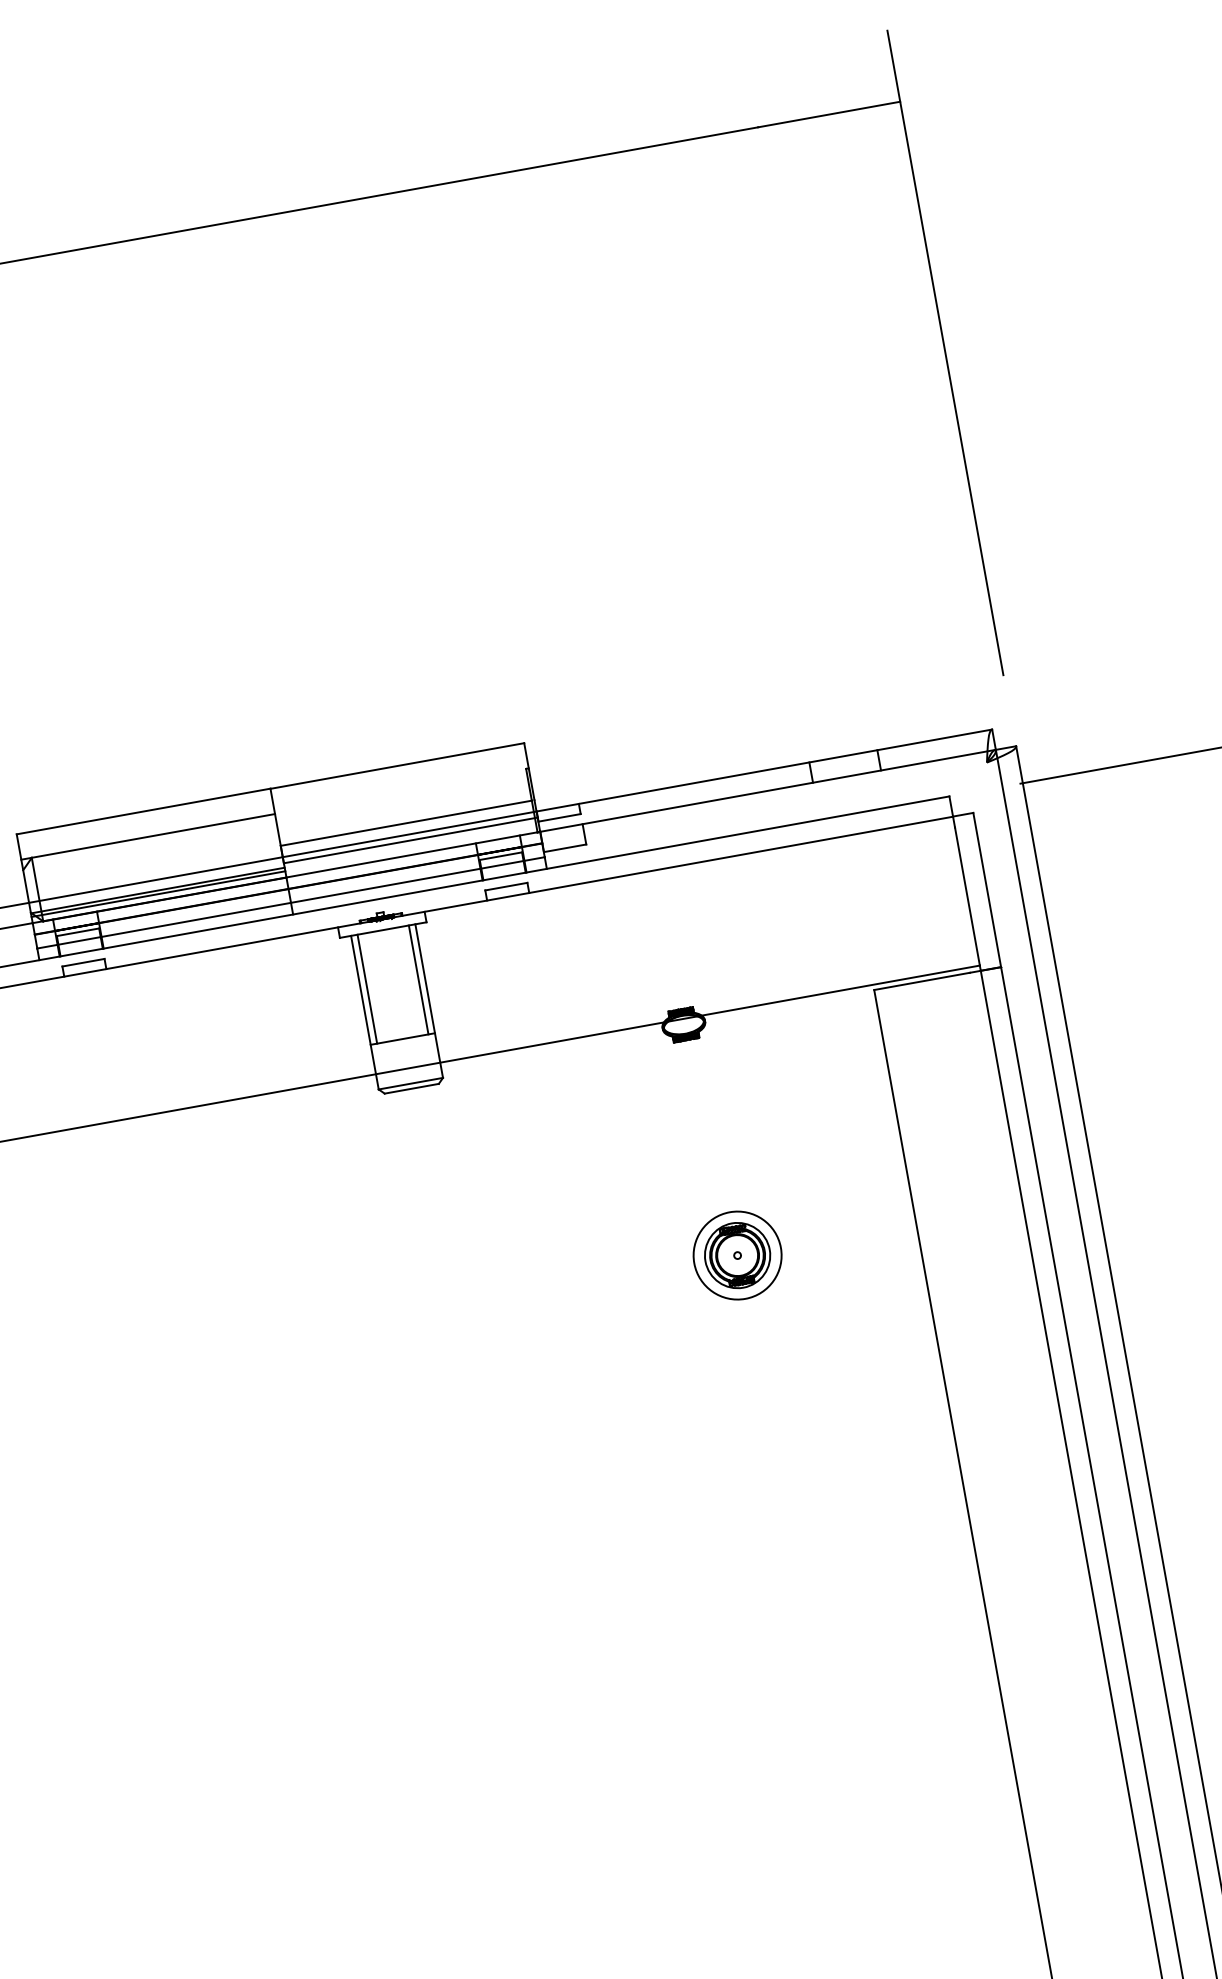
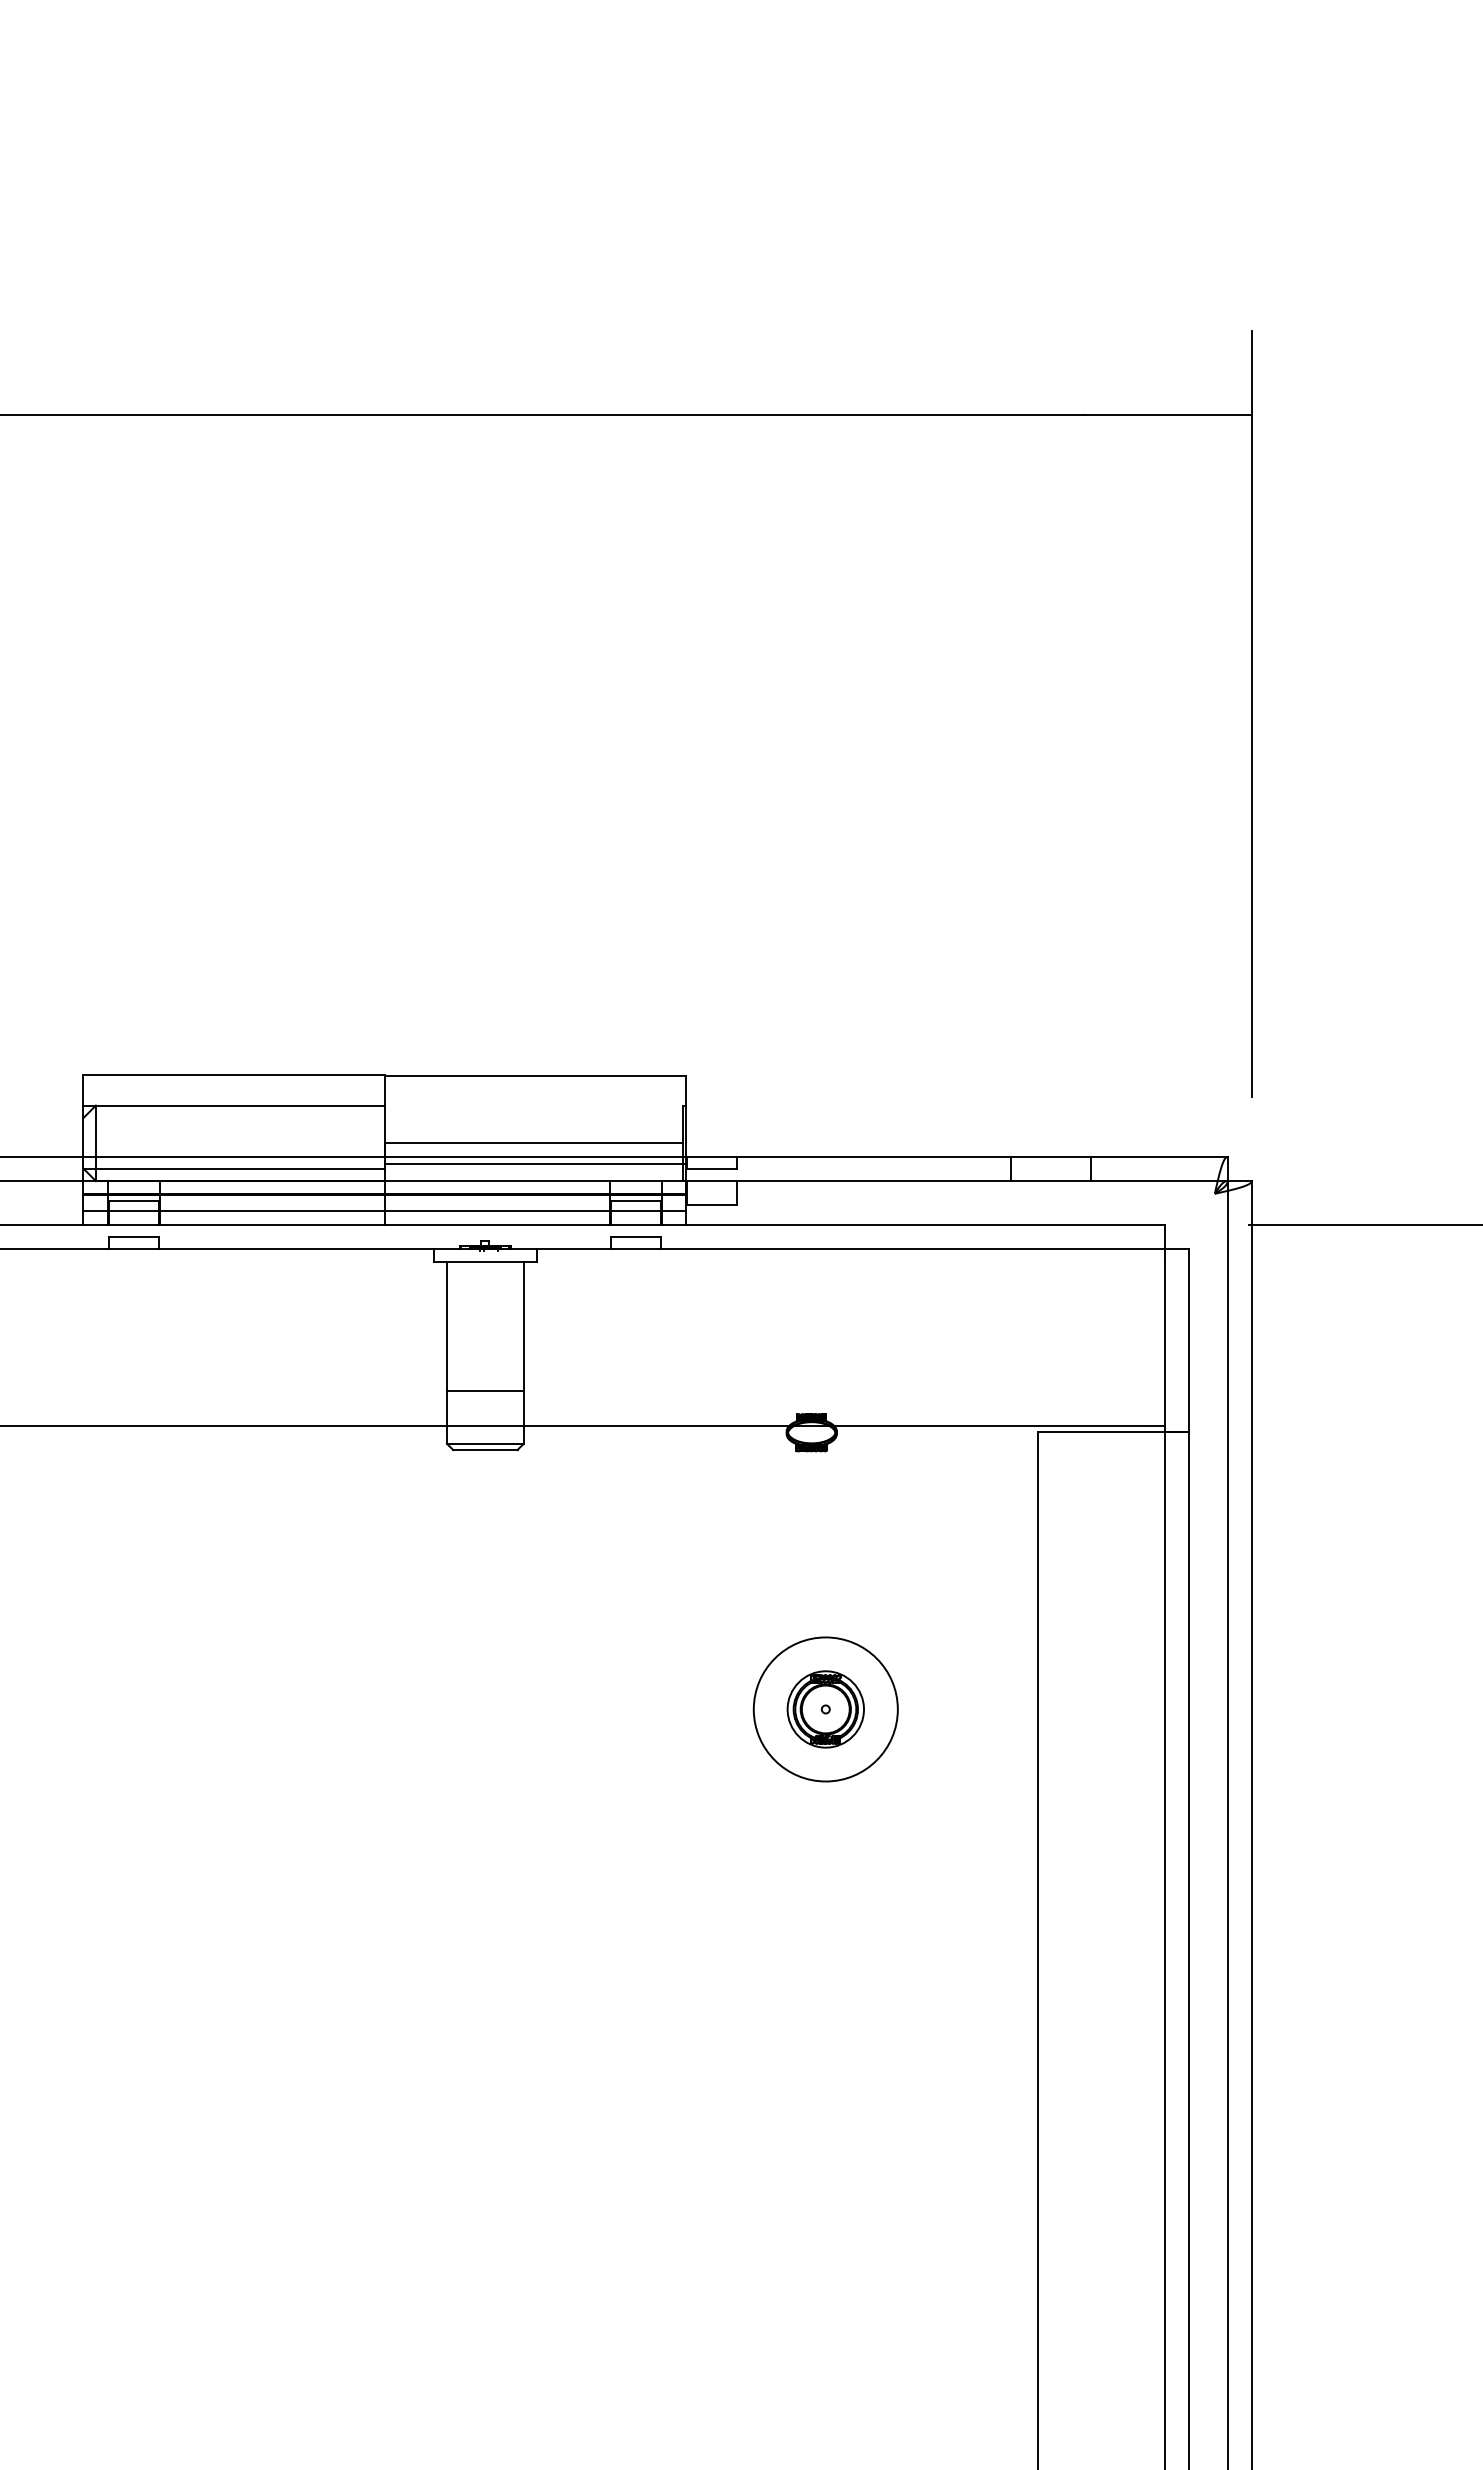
line: (157, 894) -> (233, 1173), removed
line: (418, 979) -> (515, 1325), removed
line: (366, 988) -> (454, 1325), removed
circle: (737, 1255) -> (825, 1709), size x1.4

